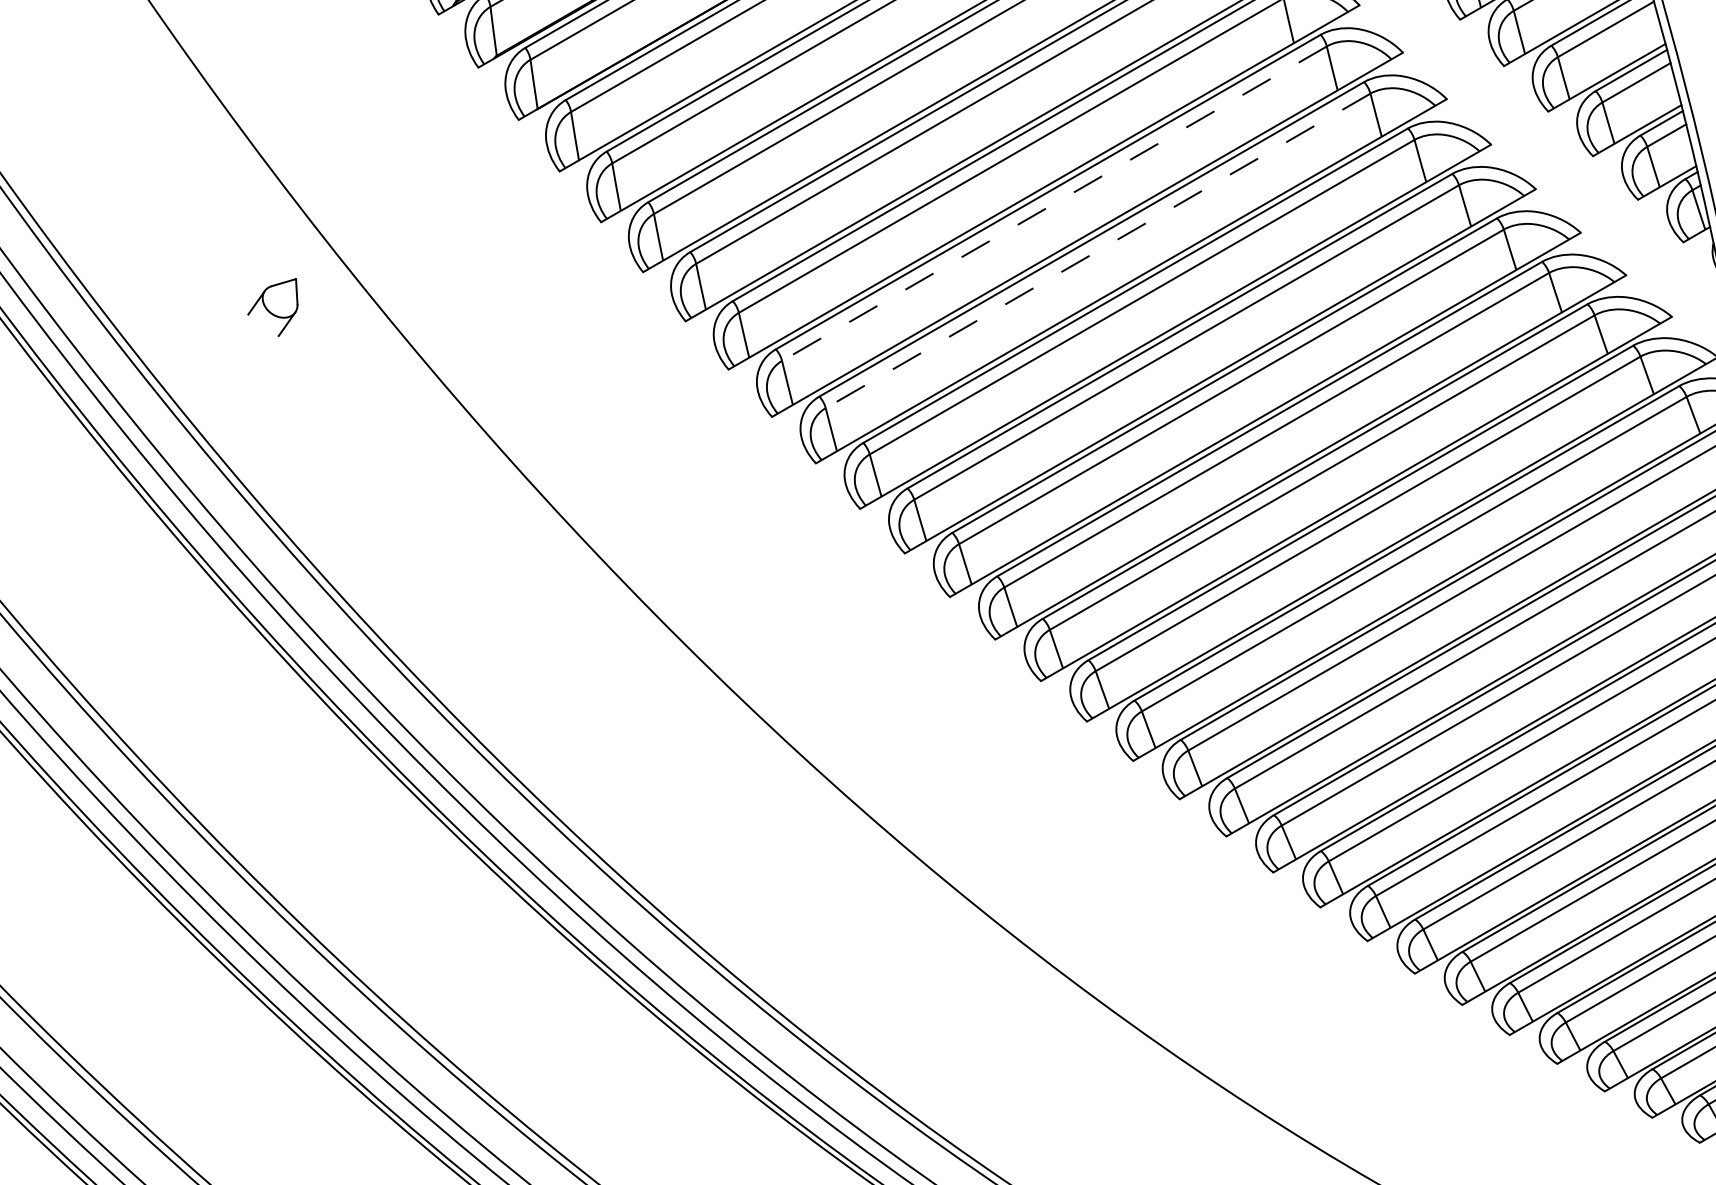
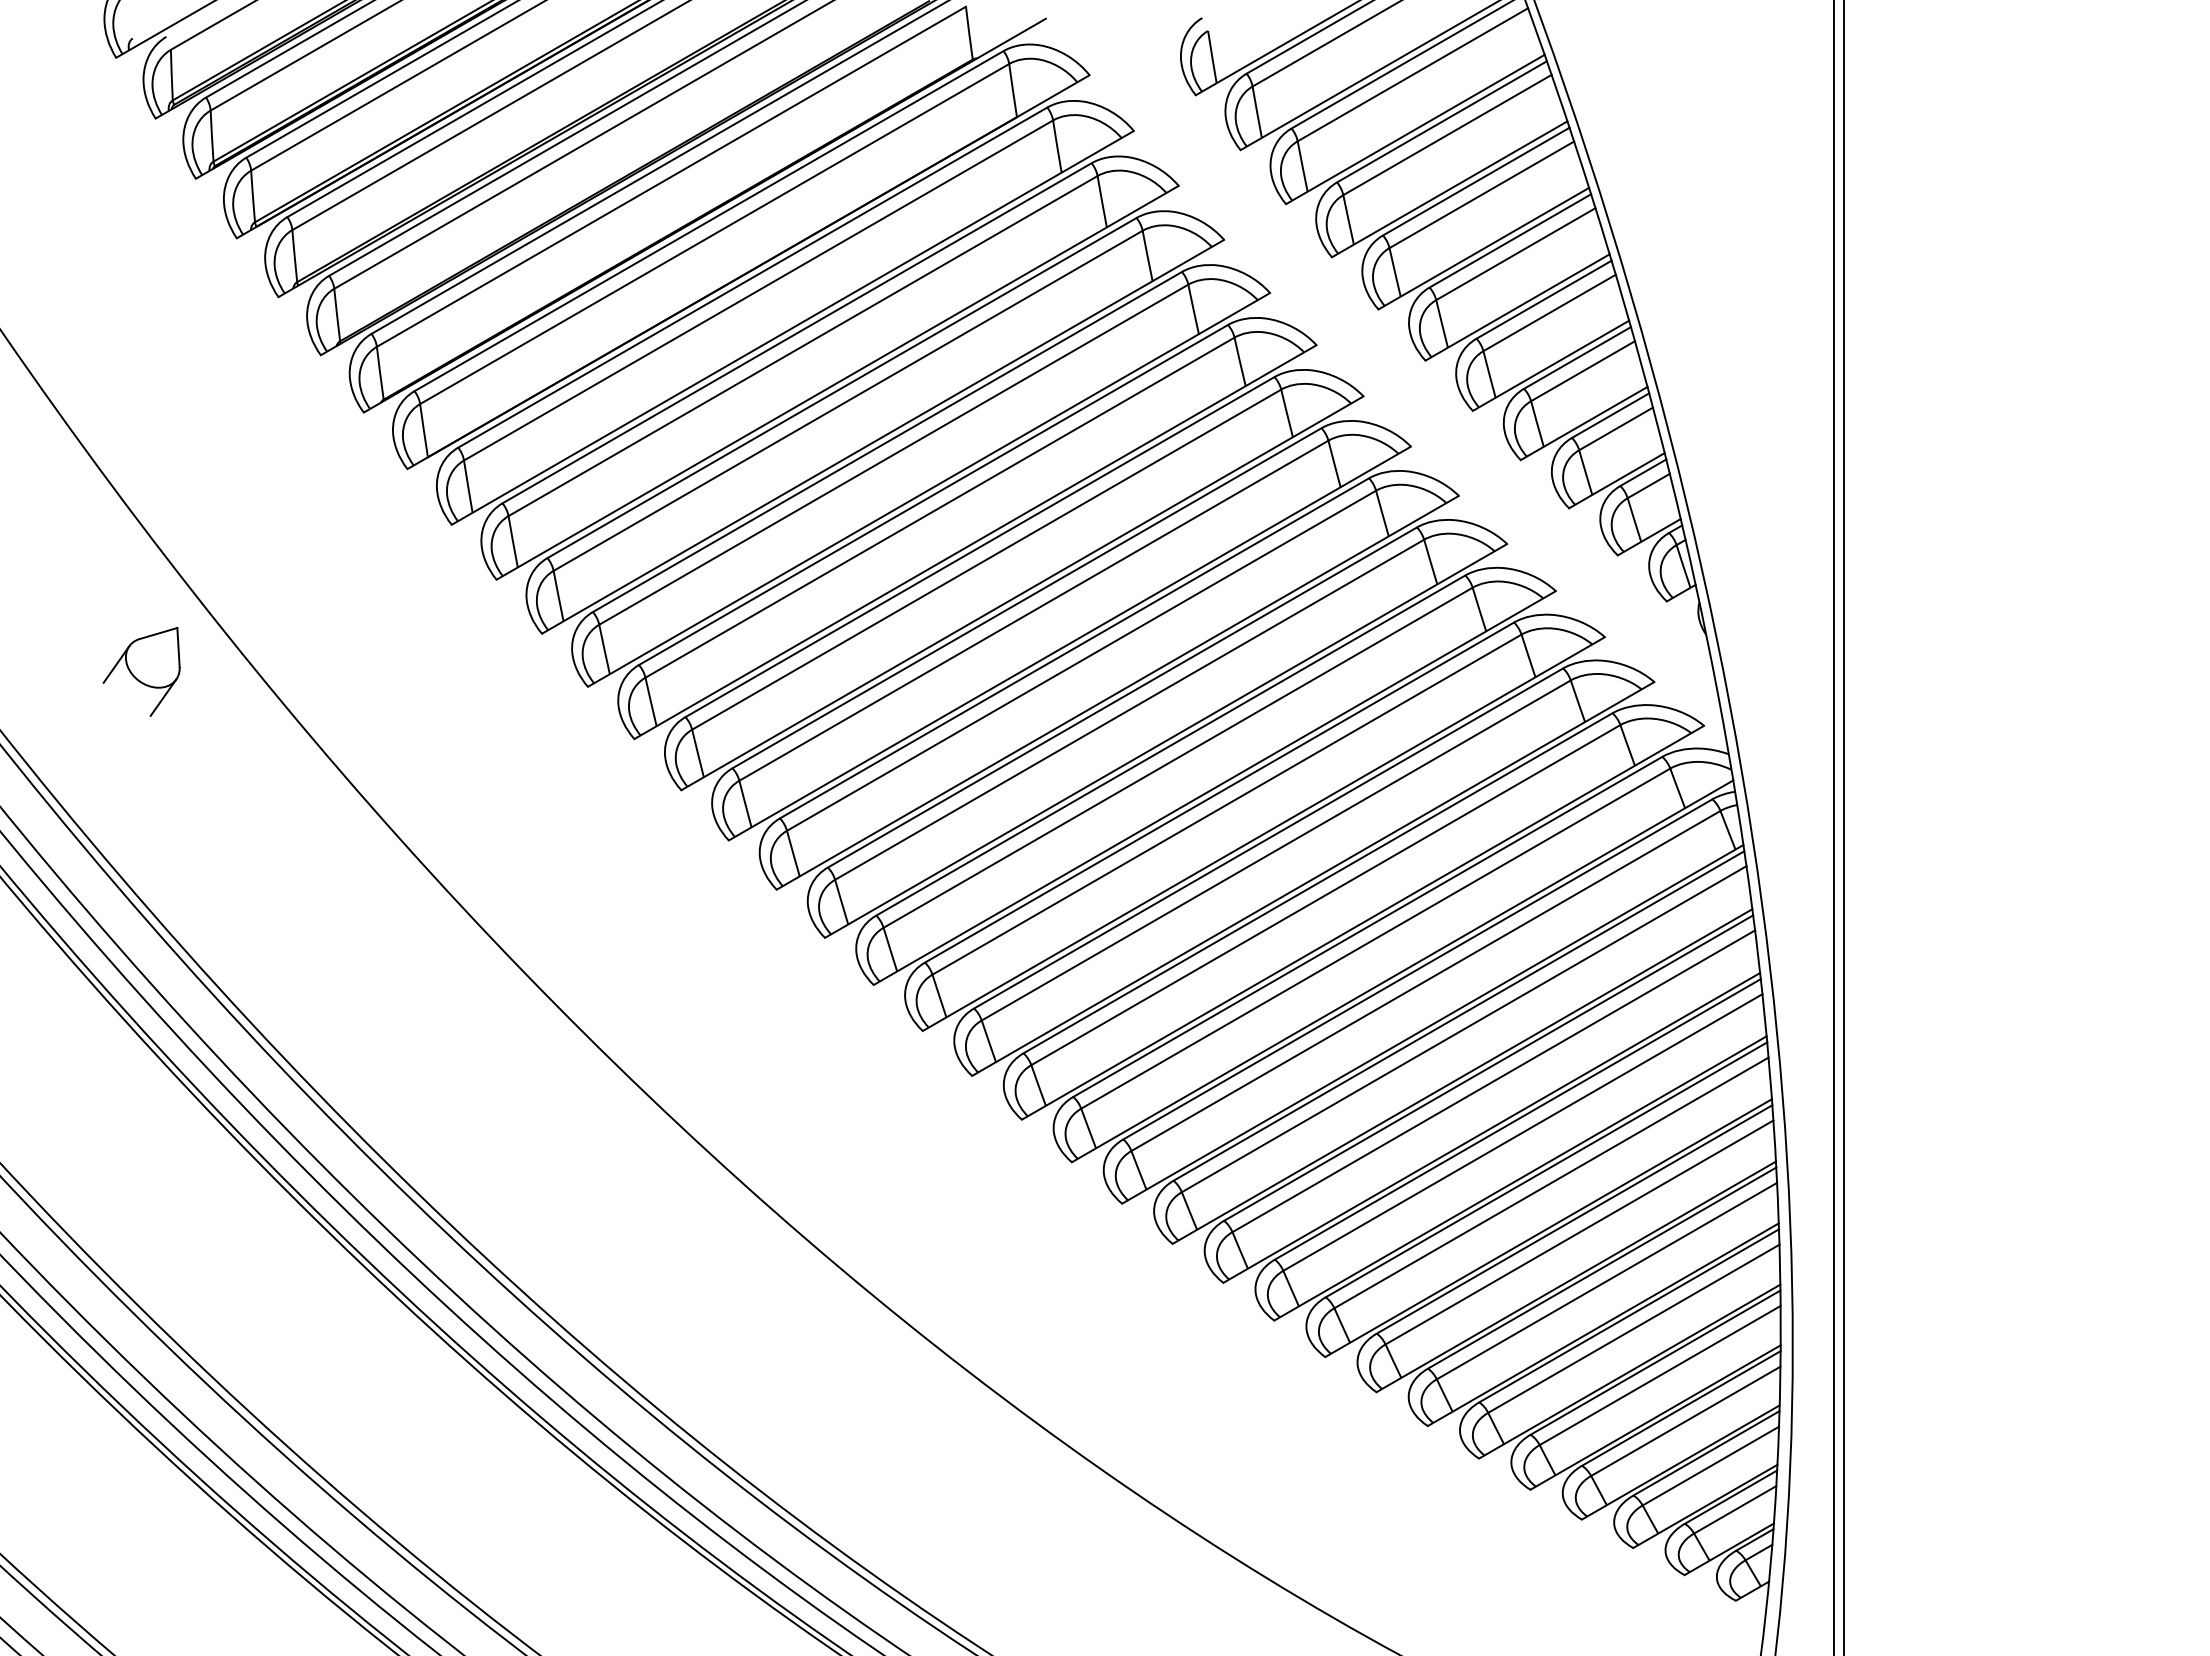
line: (1054, 203) -> (986, 559), dashed -> solid
line: (1097, 250) -> (1033, 610), dashed -> solid
part: (272, 307) -> (141, 671), size x1.43

